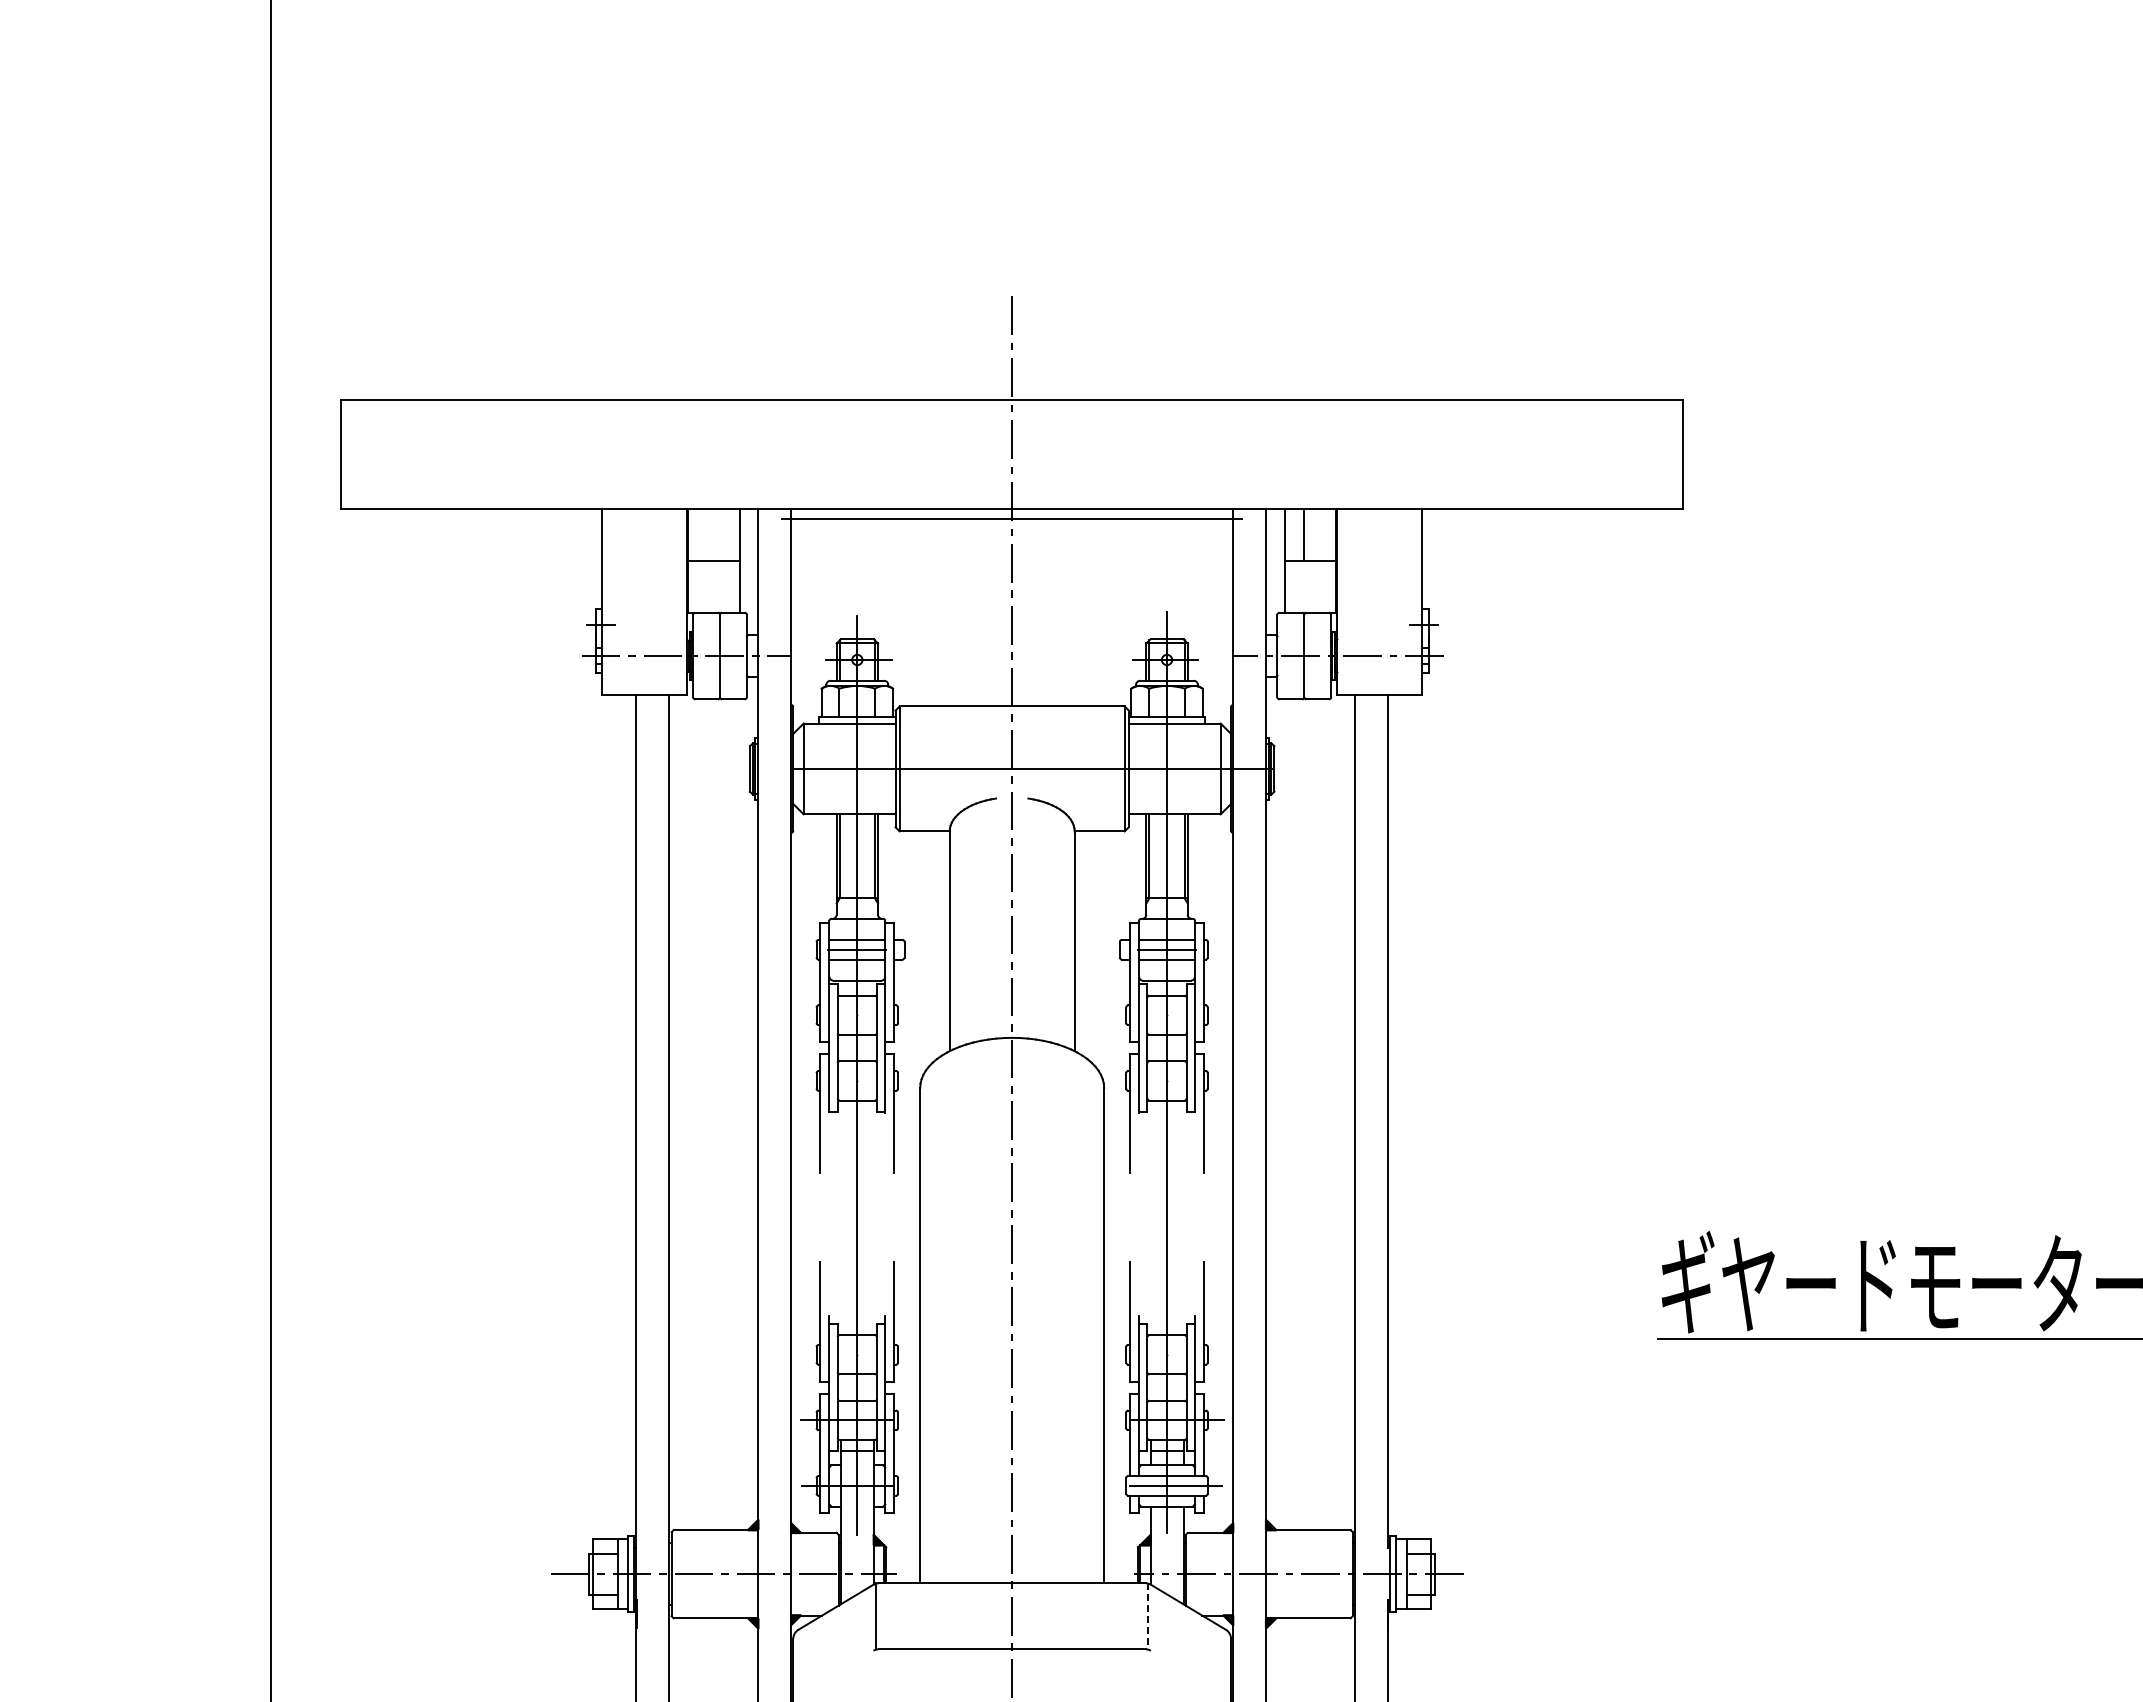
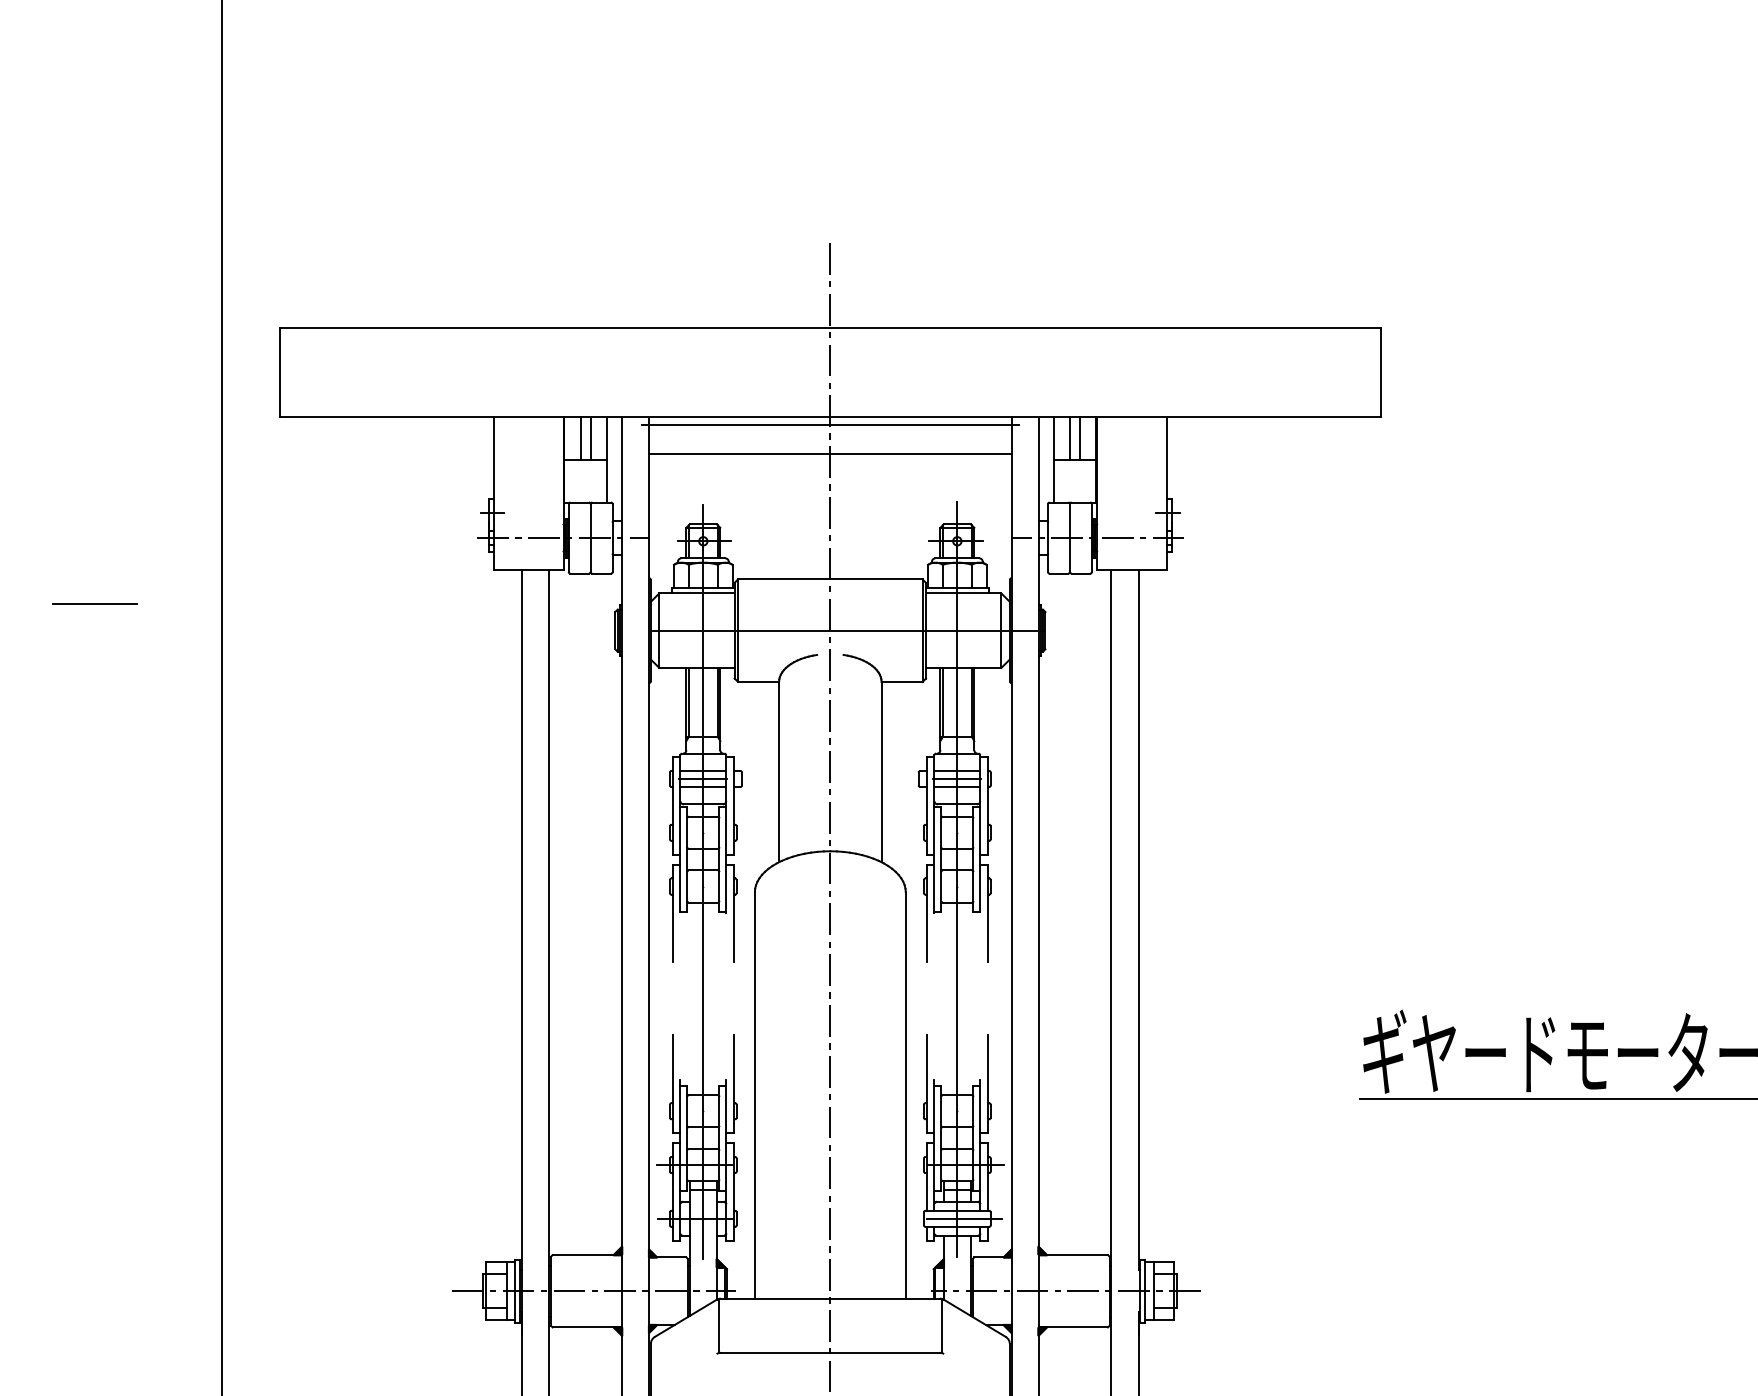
line: (707, 535) -> (580, 439), added
line: (720, 535) -> (591, 439), added
line: (1316, 535) -> (1079, 439), added
line: (1012, 553) -> (830, 453), added
line: (115, 736) -> (94, 604), added
line: (1148, 1616) -> (942, 1325), dashed -> solid

